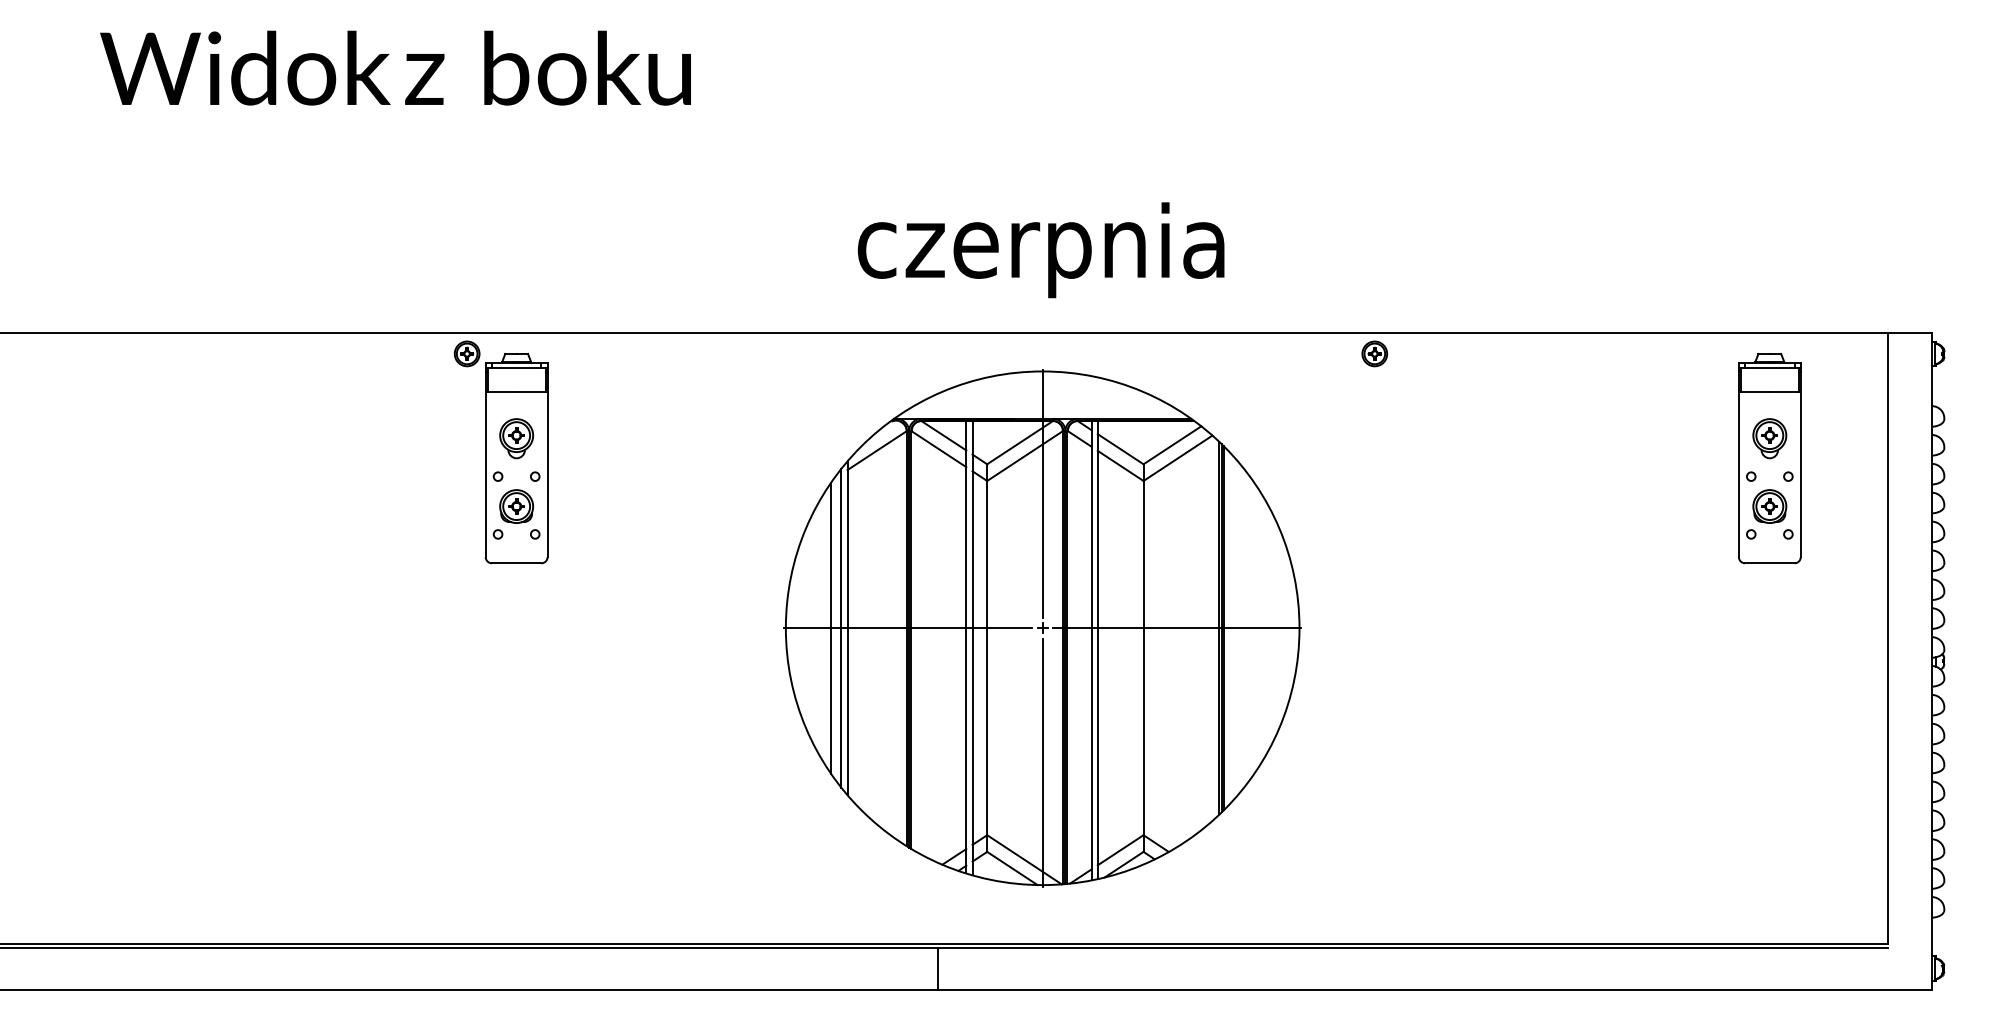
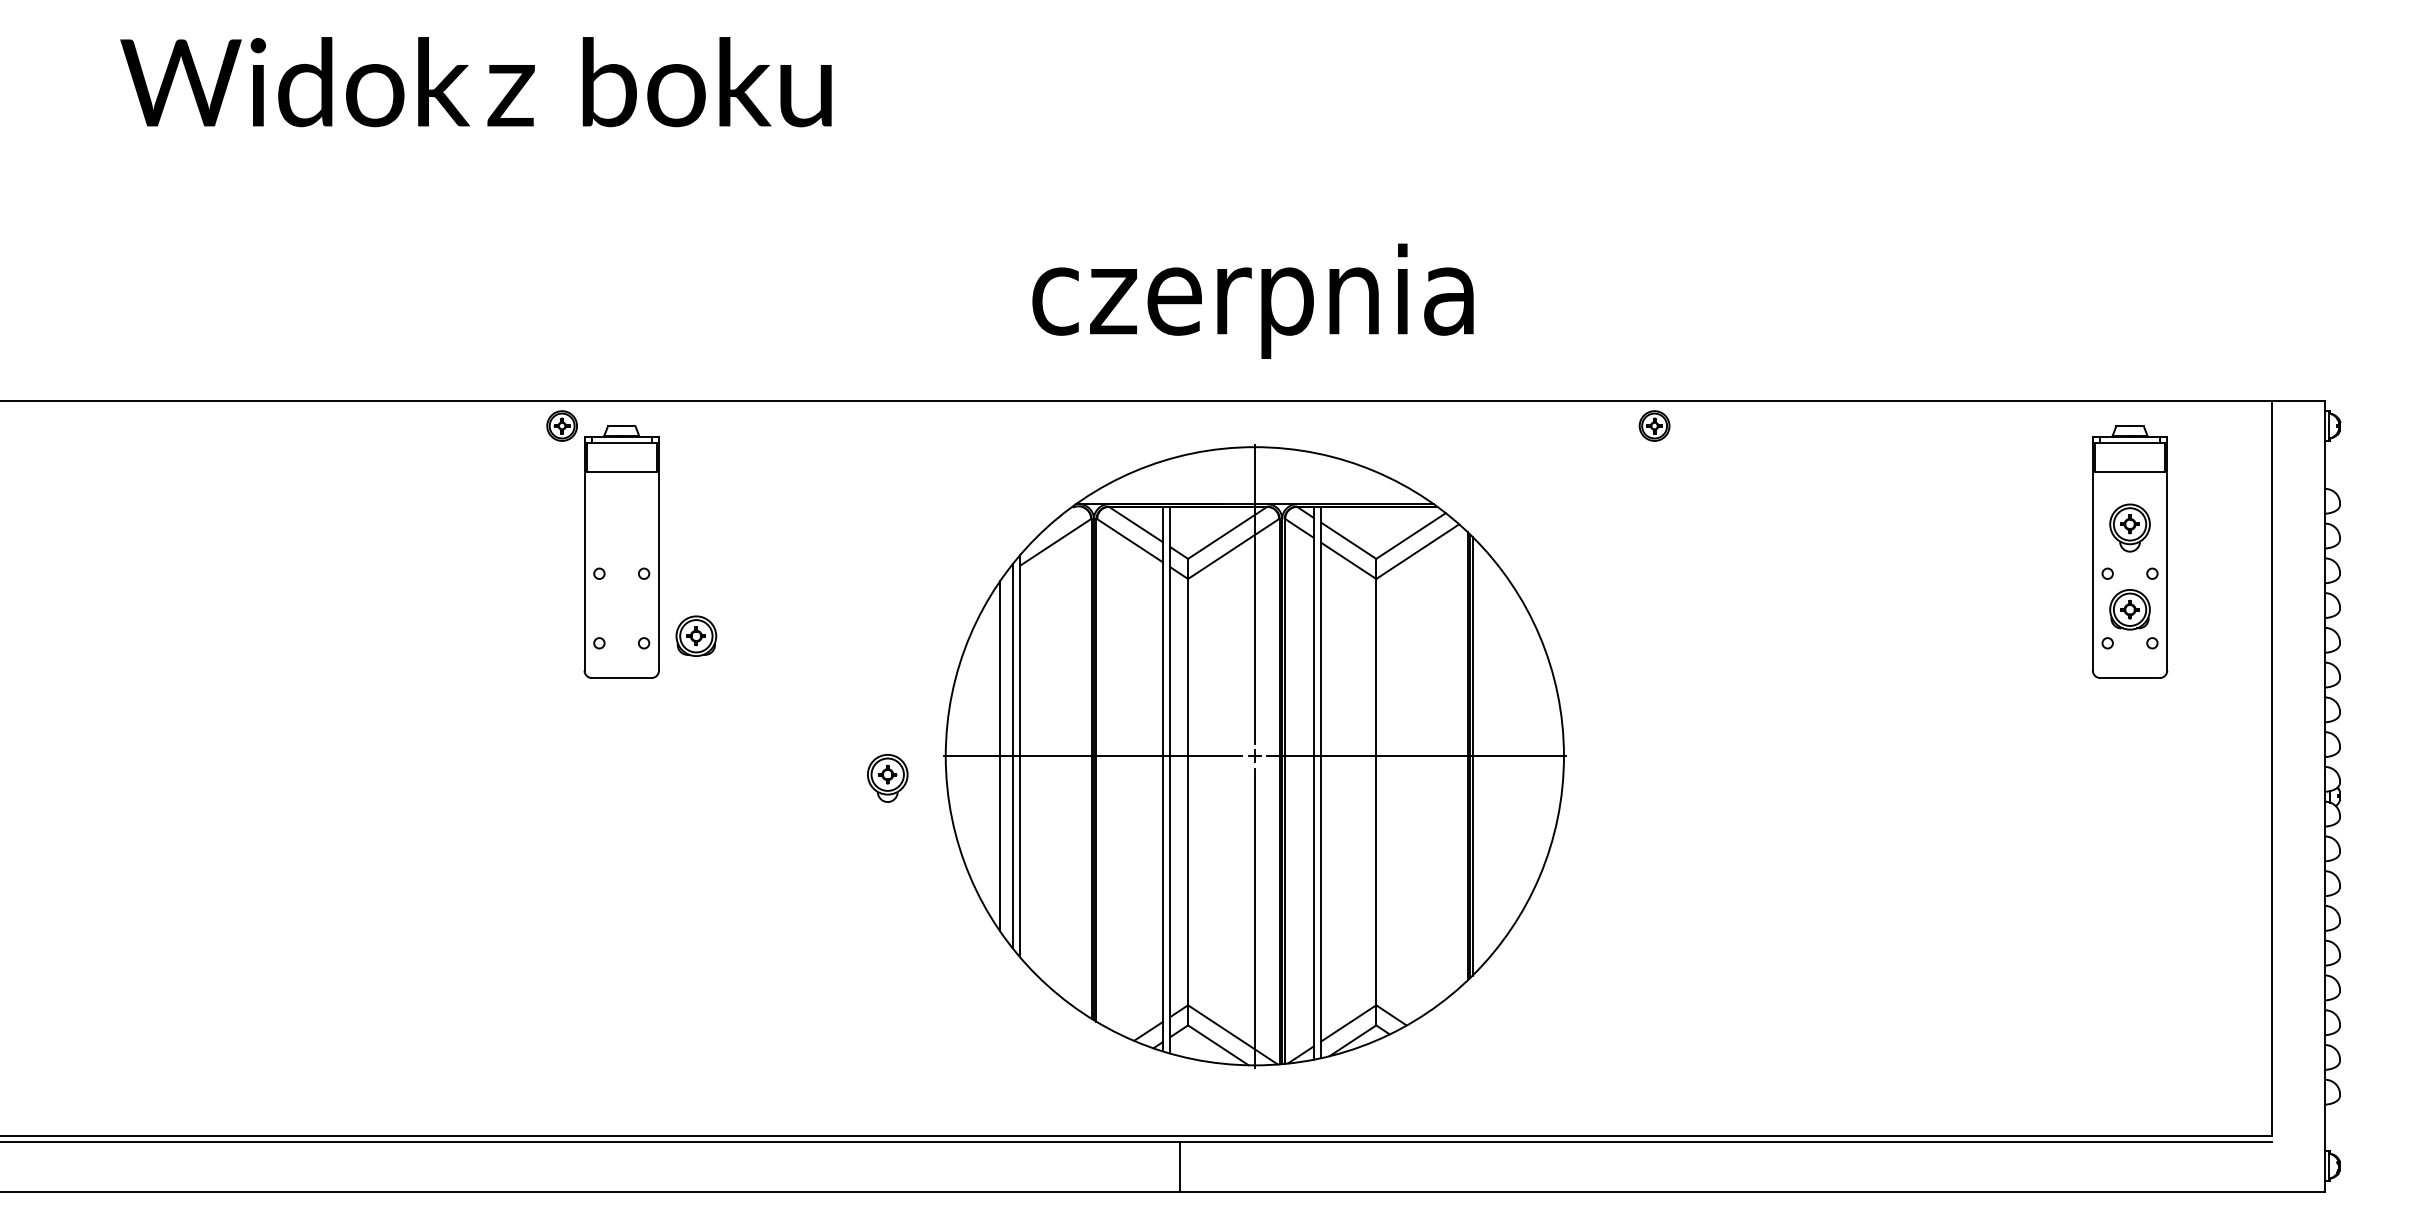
part: (516, 438) -> (887, 778), moved
part: (516, 506) -> (696, 636), moved
line: (938, 969) -> (1180, 1166), moved

